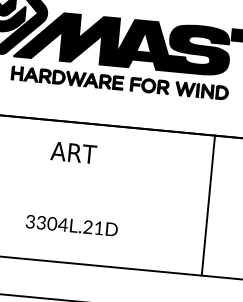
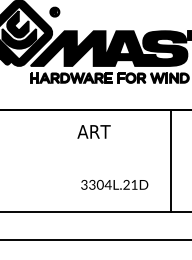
text: (73, 152) -> (93, 131), moved
line: (208, 205) -> (171, 160), moved
text: (71, 225) -> (114, 184), moved

